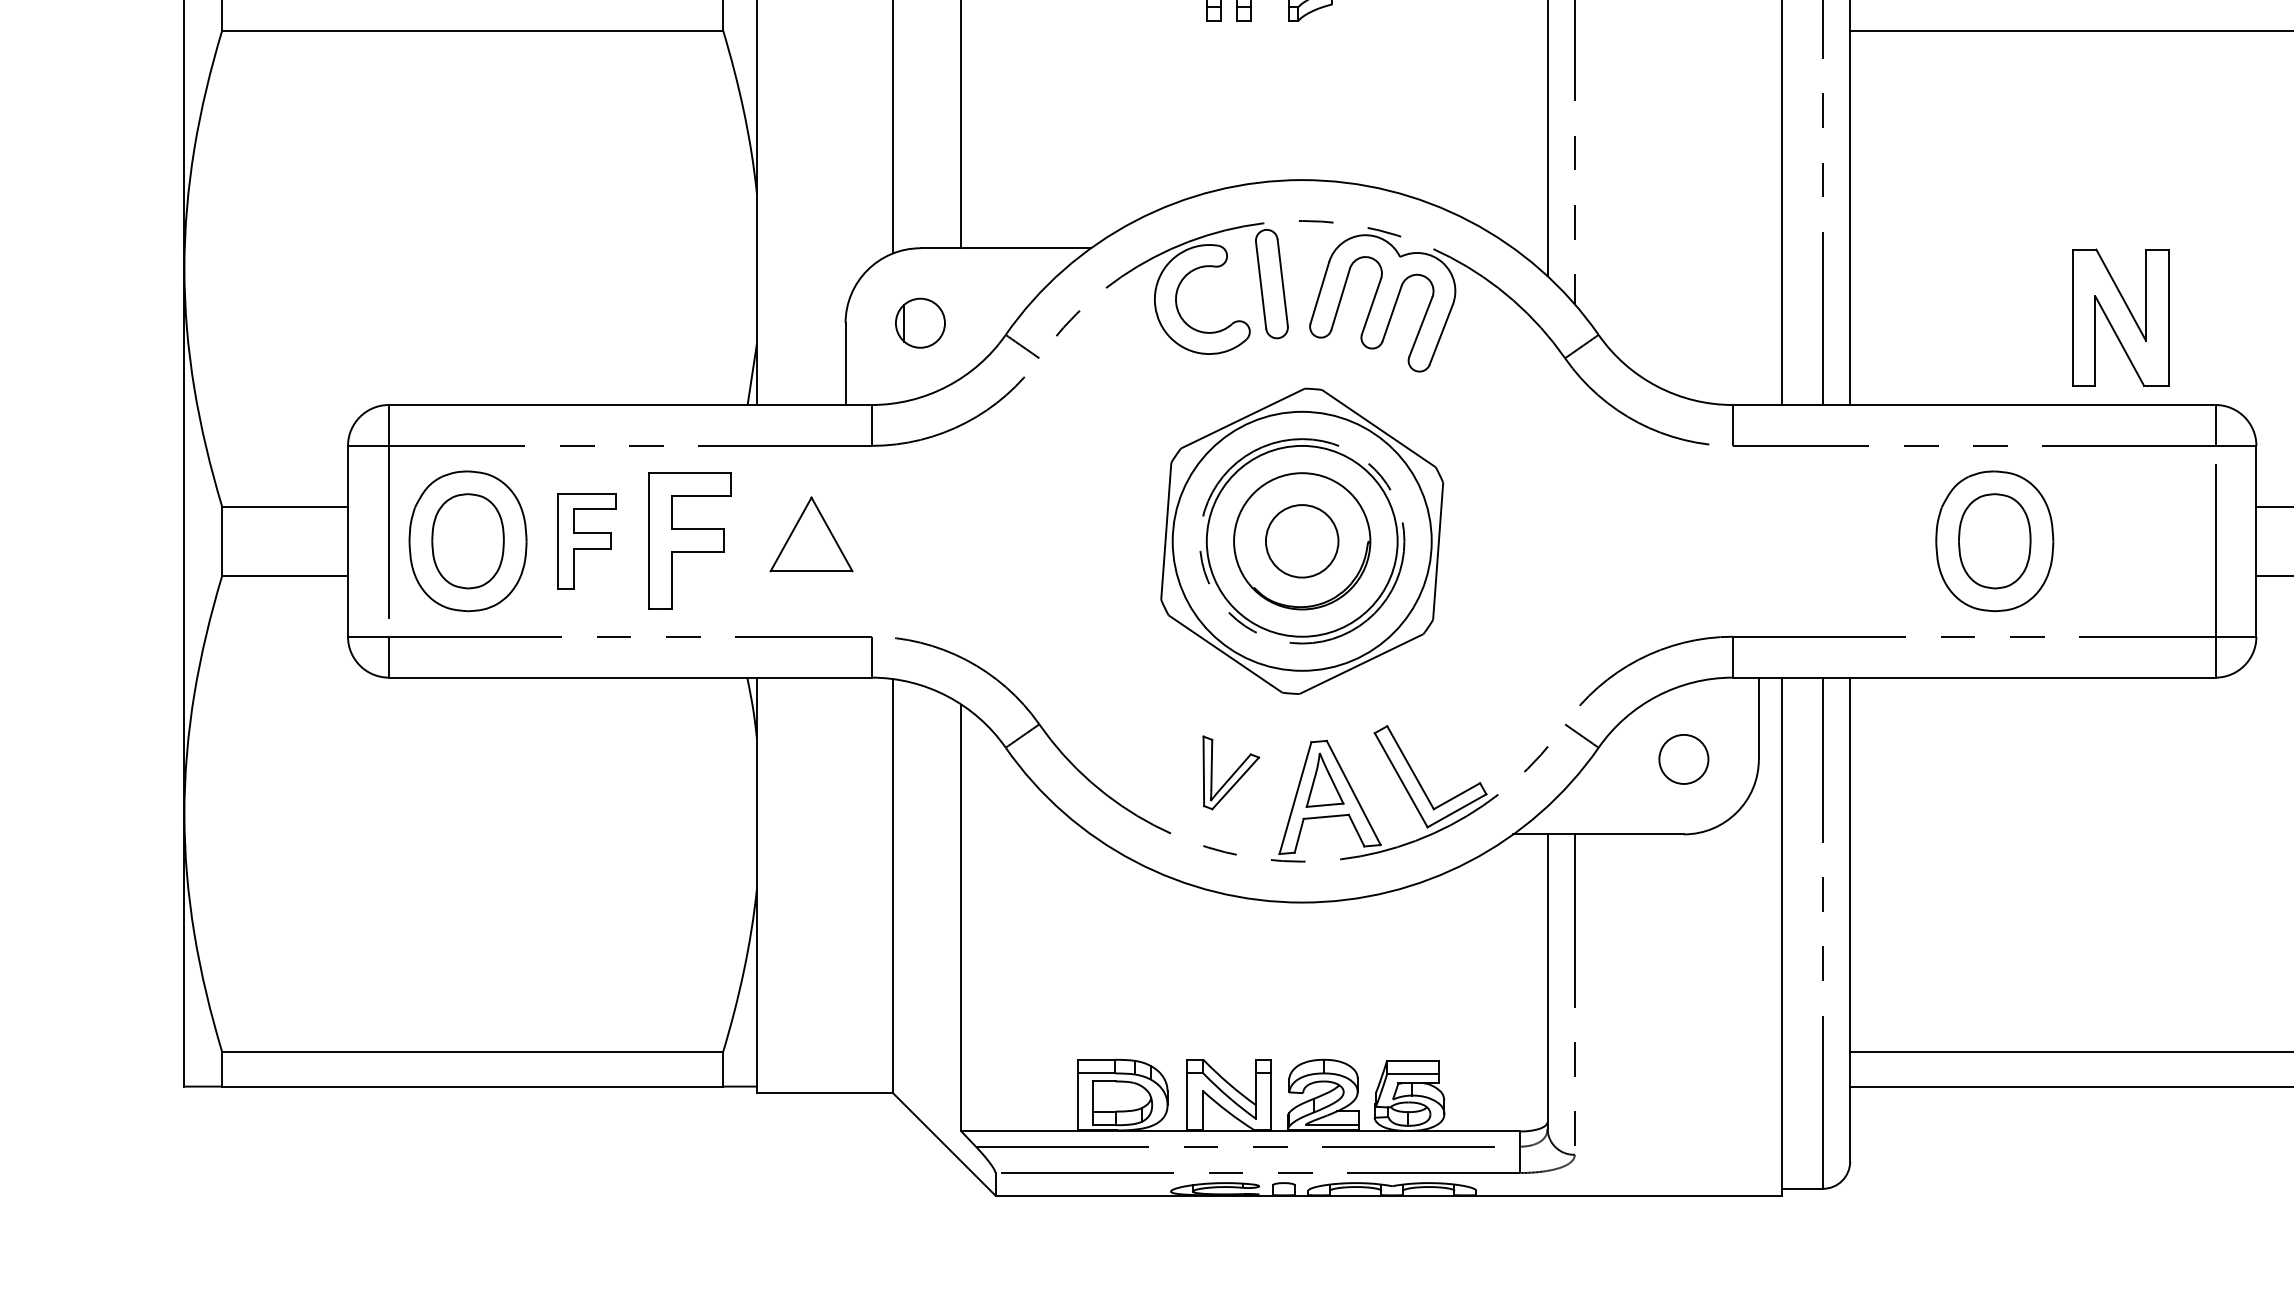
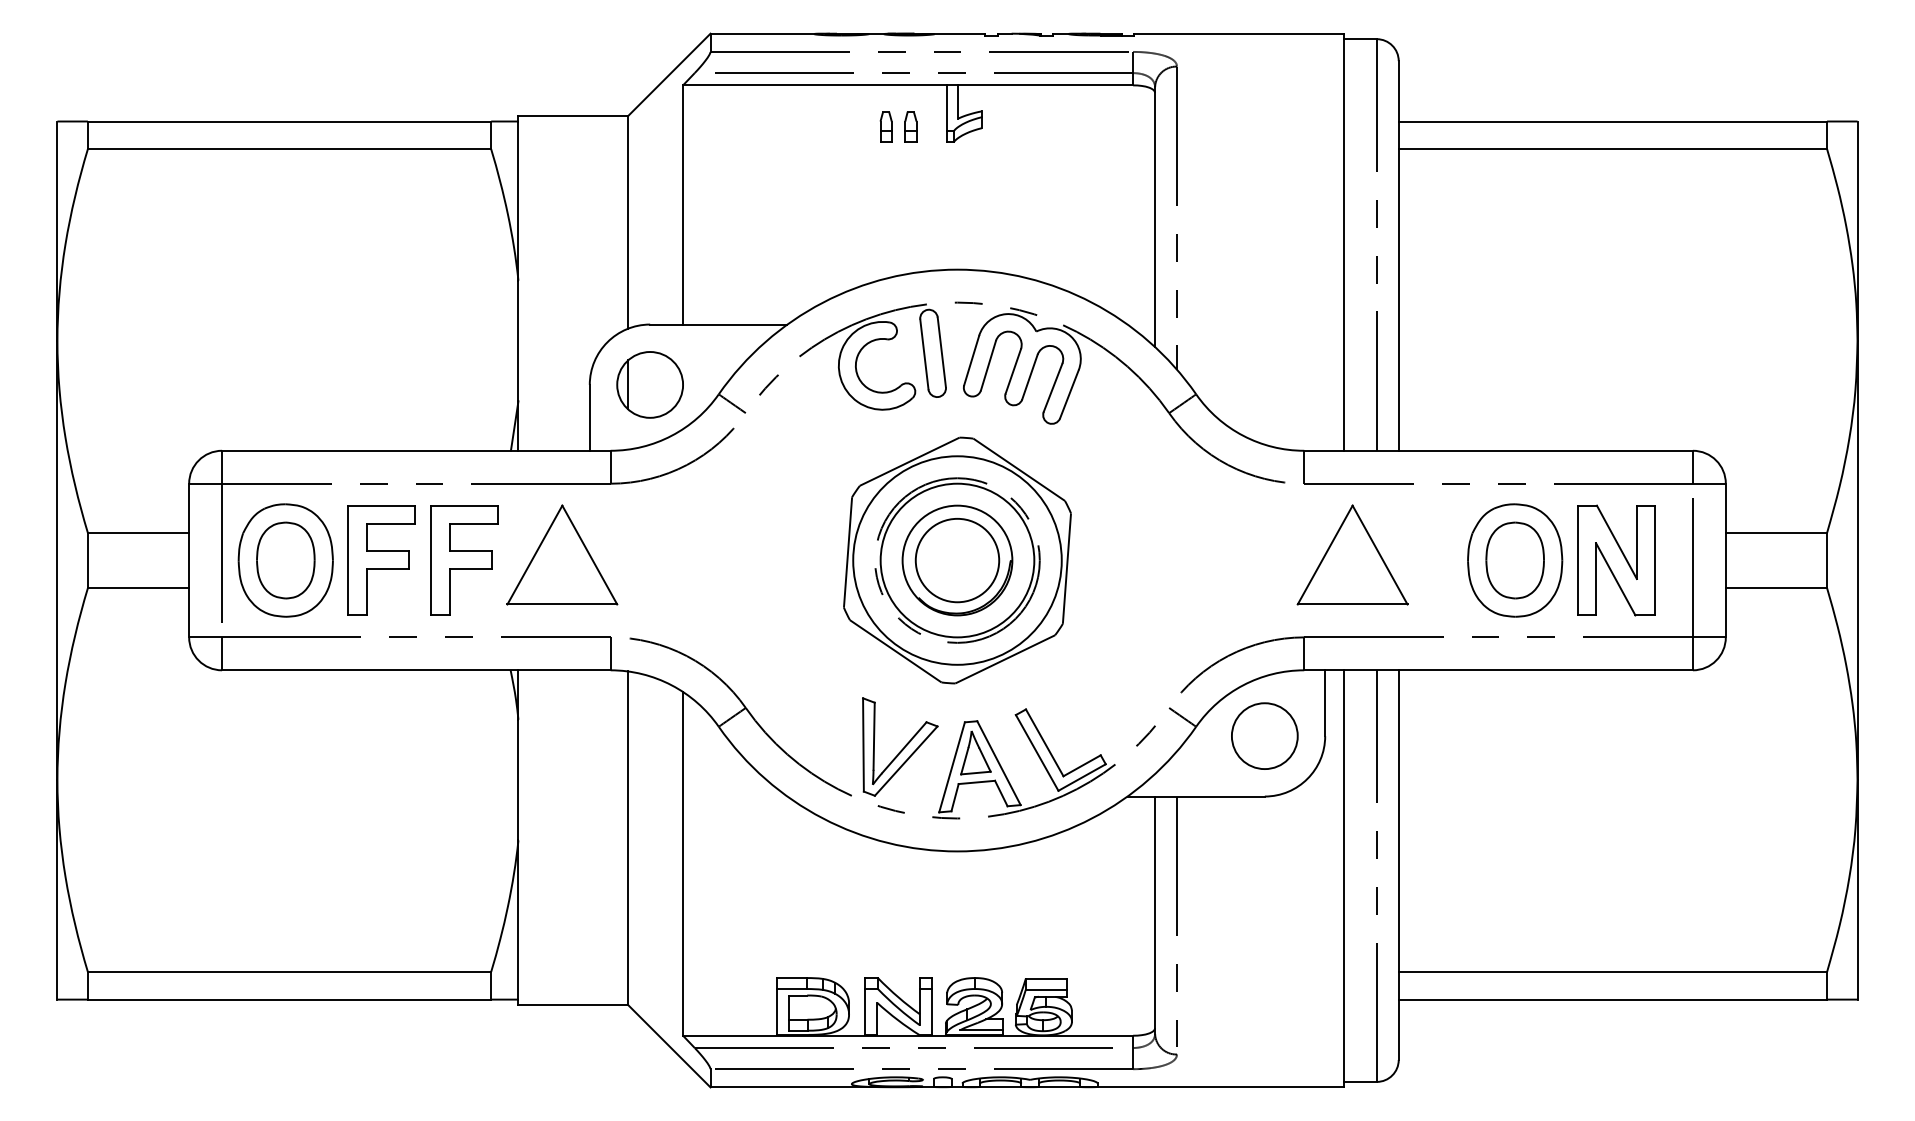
part: (2120, 317) -> (1616, 560), moved
part: (919, 322) -> (649, 384), size x1.67
part: (811, 533) -> (562, 554), size x1.67
part: (1792, 533) -> (1352, 554), added
part: (586, 541) -> (381, 560), size x1.43
circle: (1302, 541) -> (957, 560), size x1.43
circle: (1683, 759) -> (1264, 736), size x1.67
part: (1231, 772) -> (900, 746), size x1.67

